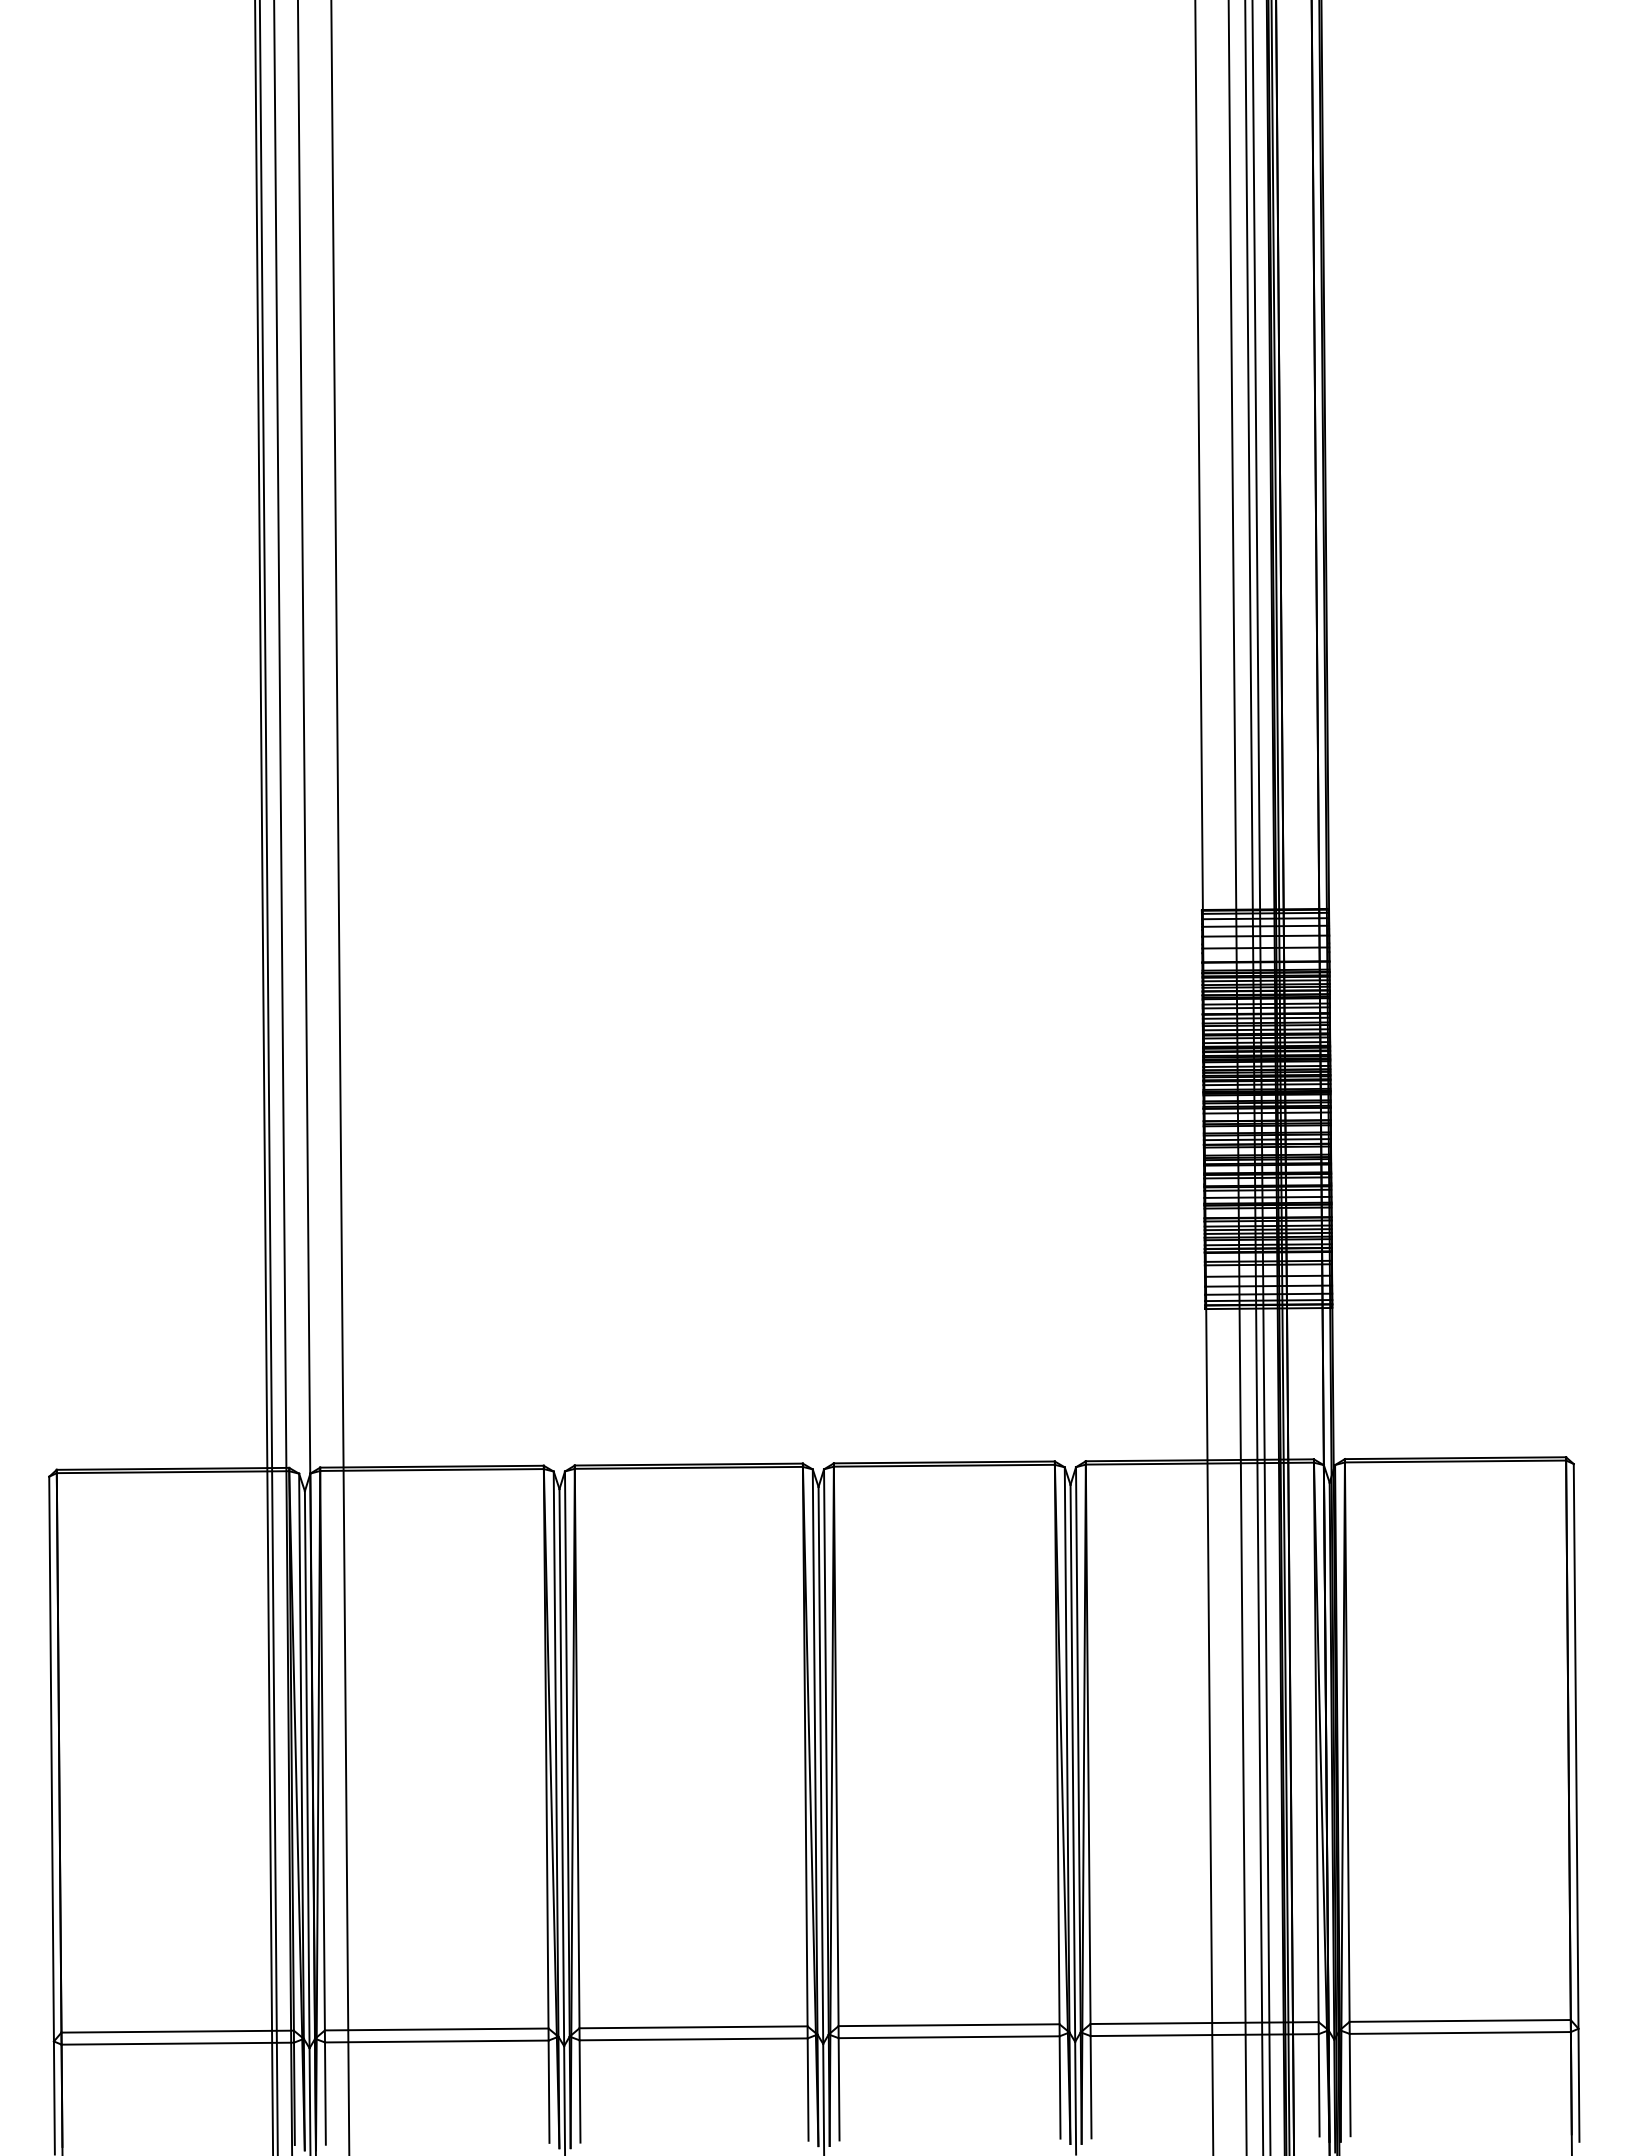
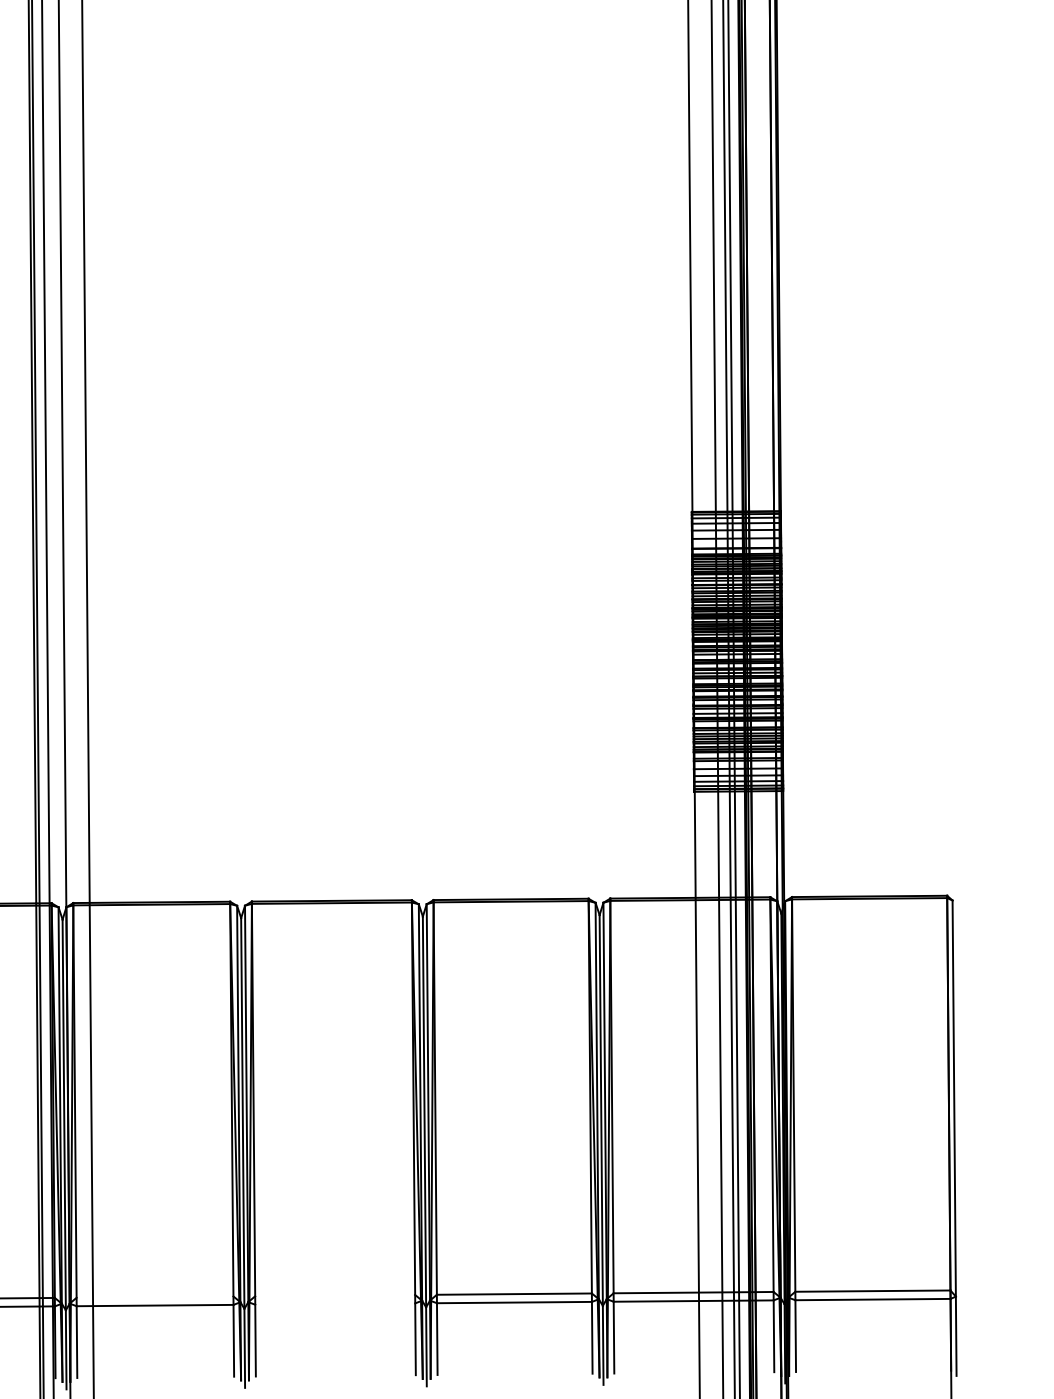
line: (693, 2027) -> (335, 1295), removed
line: (436, 2029) -> (154, 1297), removed
line: (693, 2039) -> (335, 1304), removed

